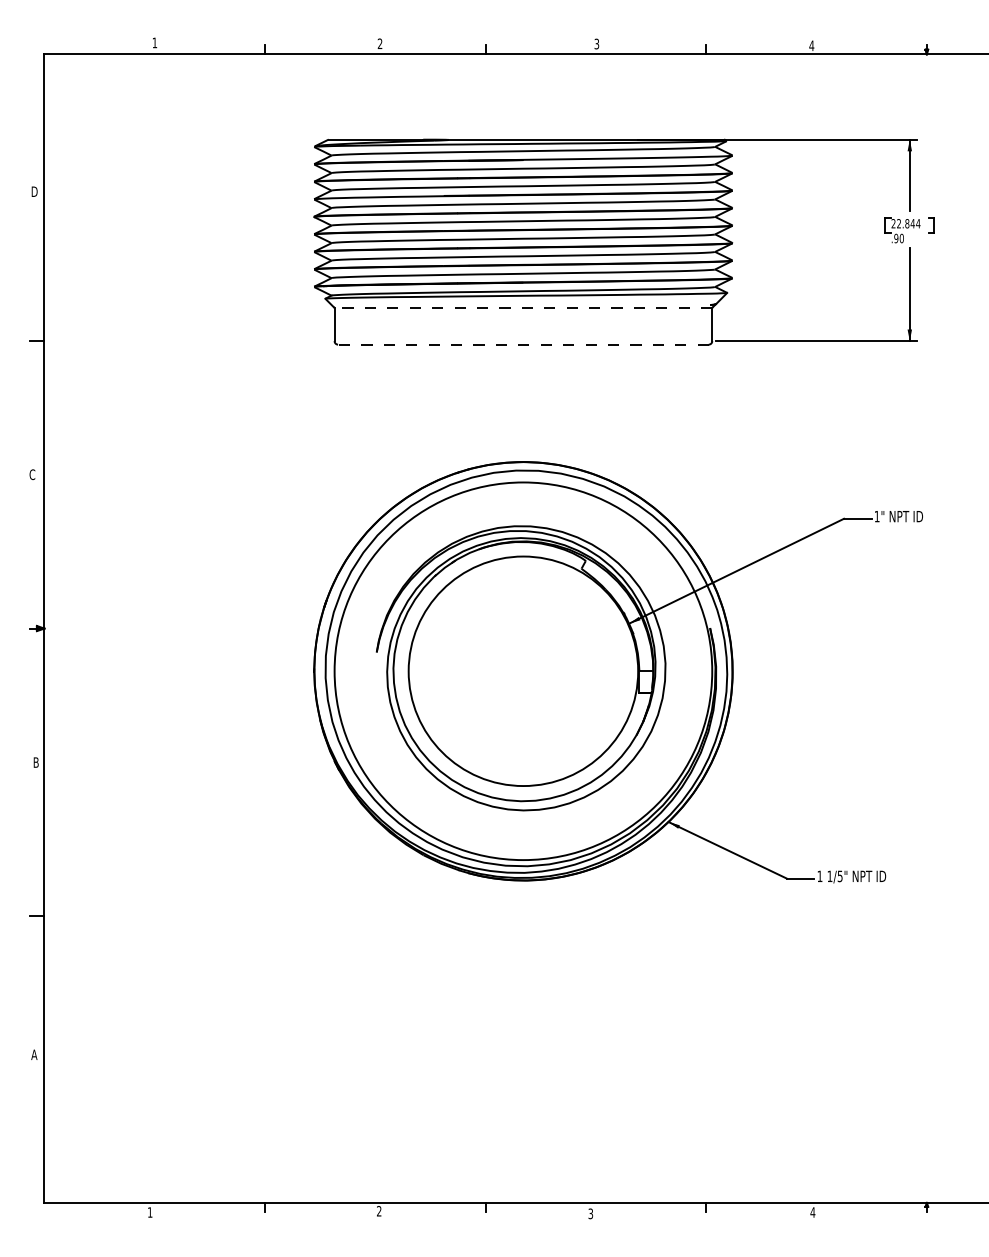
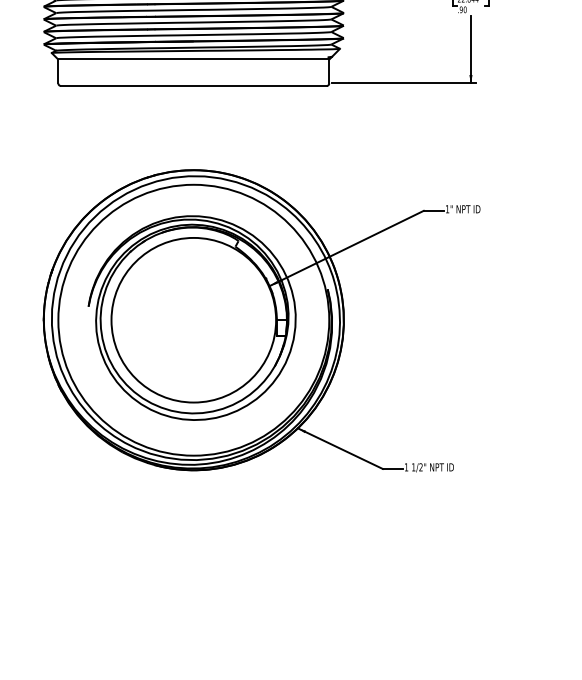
line: (523, 307) -> (193, 59), dashed -> solid
line: (522, 344) -> (193, 85), dashed -> solid
text: (839, 876) -> (420, 467), 1/5" -> 1/2"

